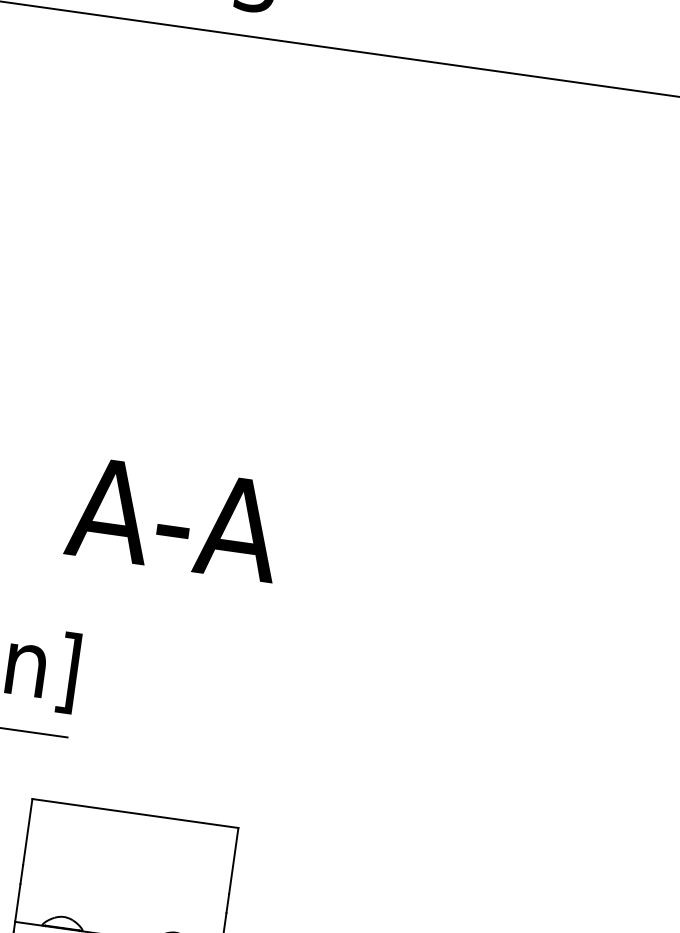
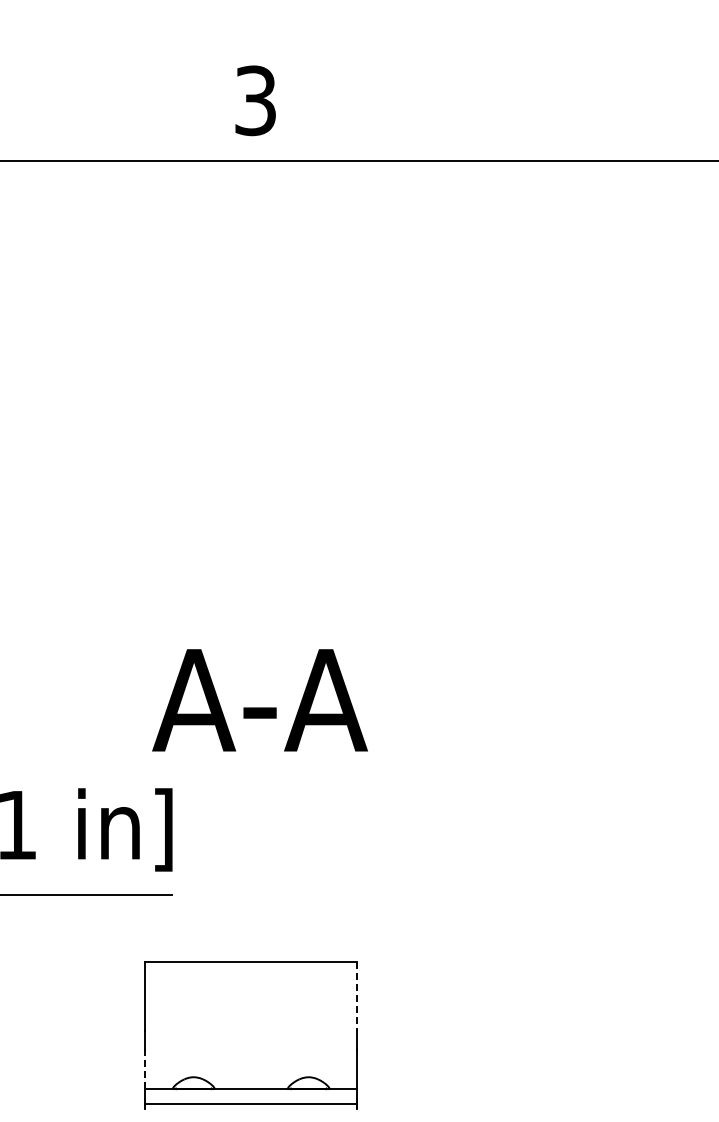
text: (174, 519) -> (259, 700), moved
line: (233, 861) -> (357, 997), solid -> dashed
line: (18, 902) -> (145, 1069), solid -> dashed

